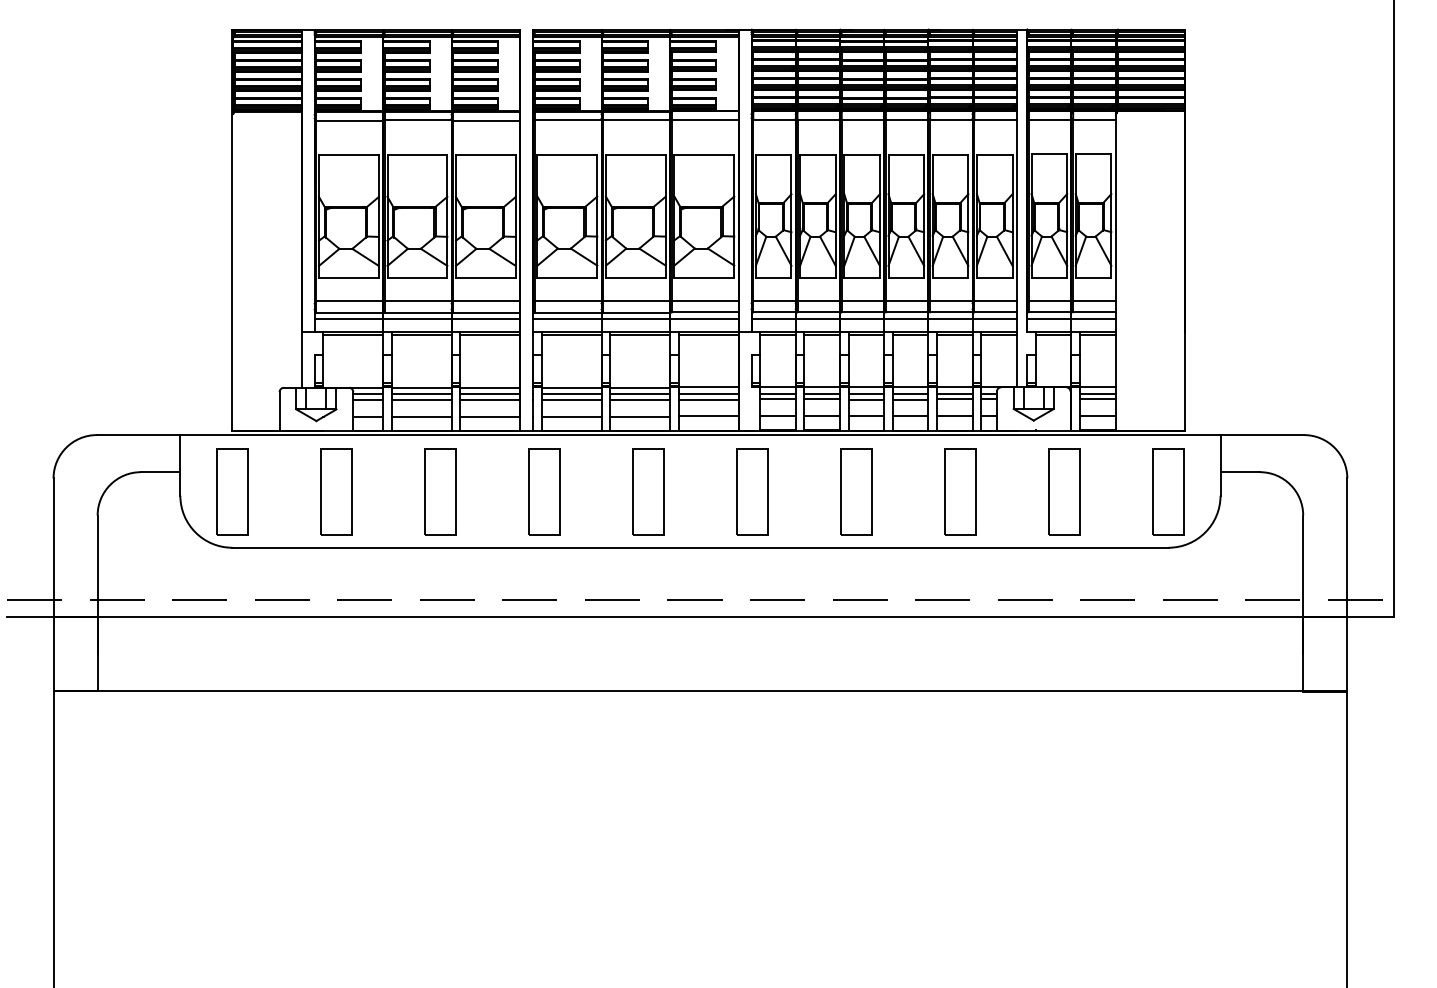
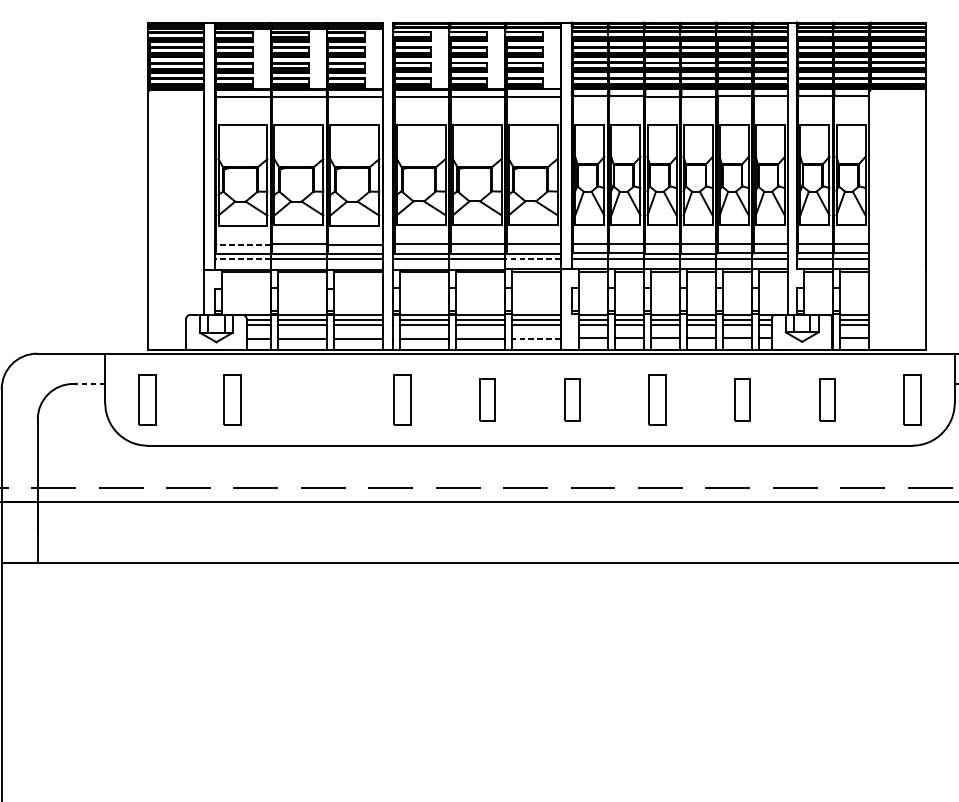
line: (349, 301) -> (243, 244), solid -> dashed
line: (703, 318) -> (532, 258), solid -> dashed
line: (348, 319) -> (242, 259), solid -> dashed
line: (708, 416) -> (536, 338), solid -> dashed
line: (160, 472) -> (89, 384), solid -> dashed
part: (232, 491) -> (147, 399), size x0.7
part: (336, 491) -> (232, 399), size x0.7
part: (440, 491) -> (317, 399), removed
part: (544, 491) -> (402, 399), size x0.7
part: (648, 491) -> (487, 399), size x0.6
part: (752, 491) -> (572, 399), size x0.6
part: (856, 491) -> (657, 399), size x0.7
part: (960, 491) -> (742, 399), size x0.6
part: (1064, 491) -> (827, 399), size x0.6
part: (1168, 491) -> (912, 399), size x0.7

